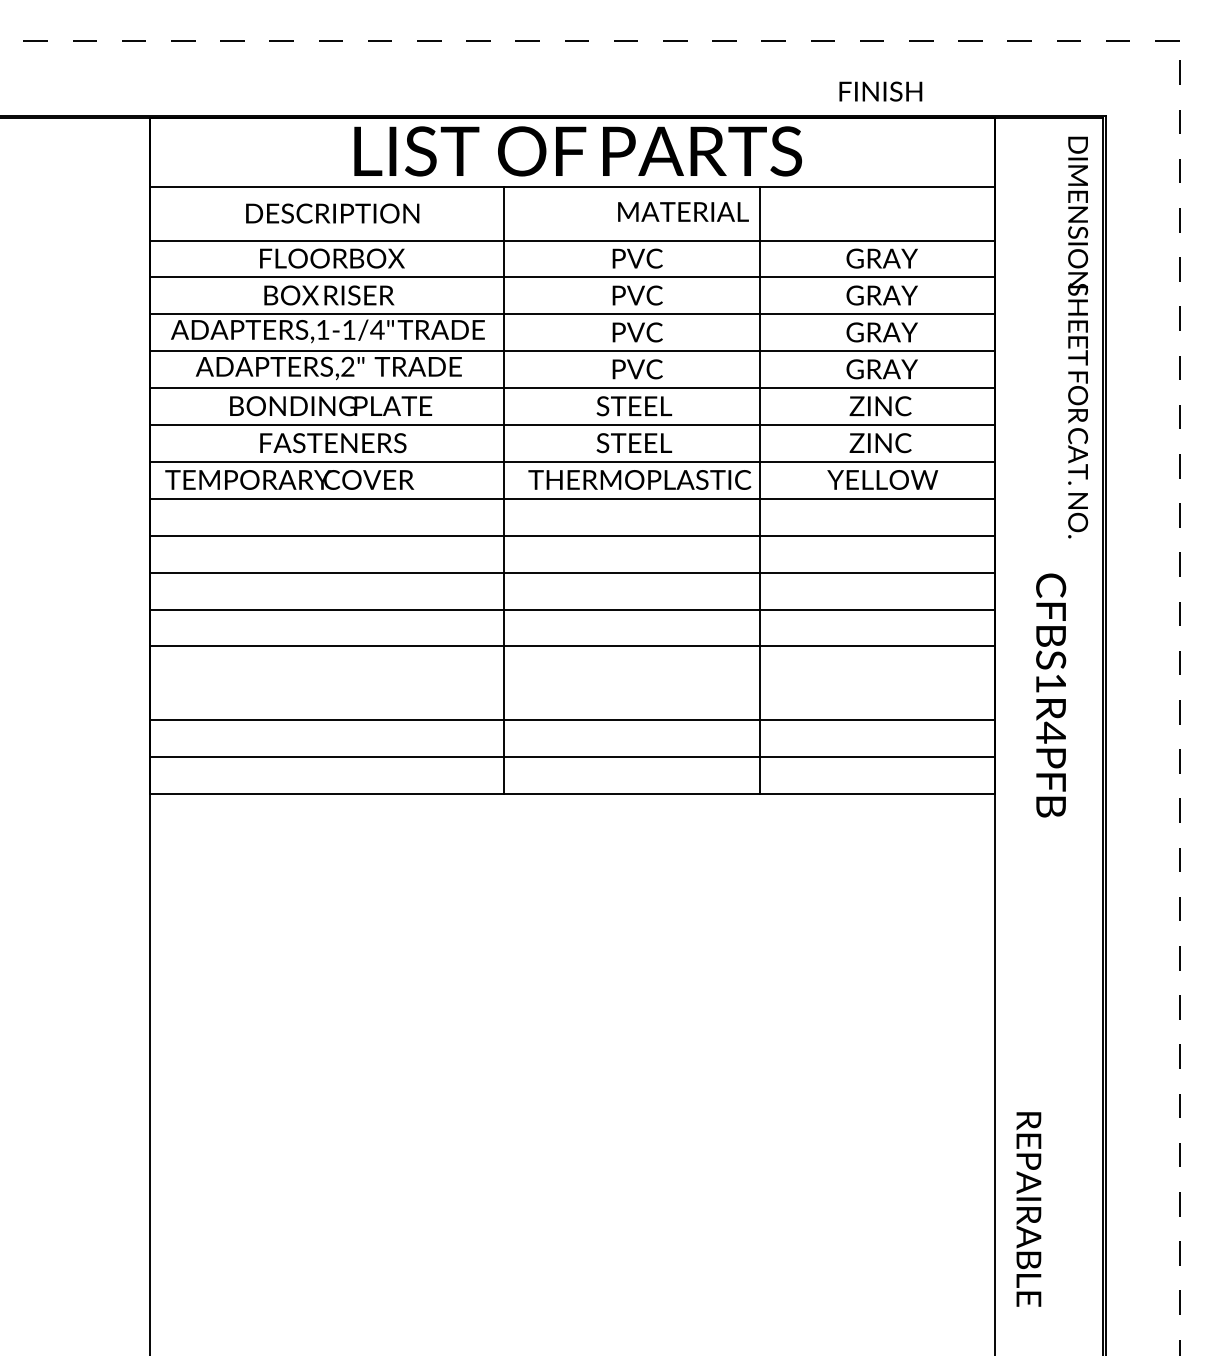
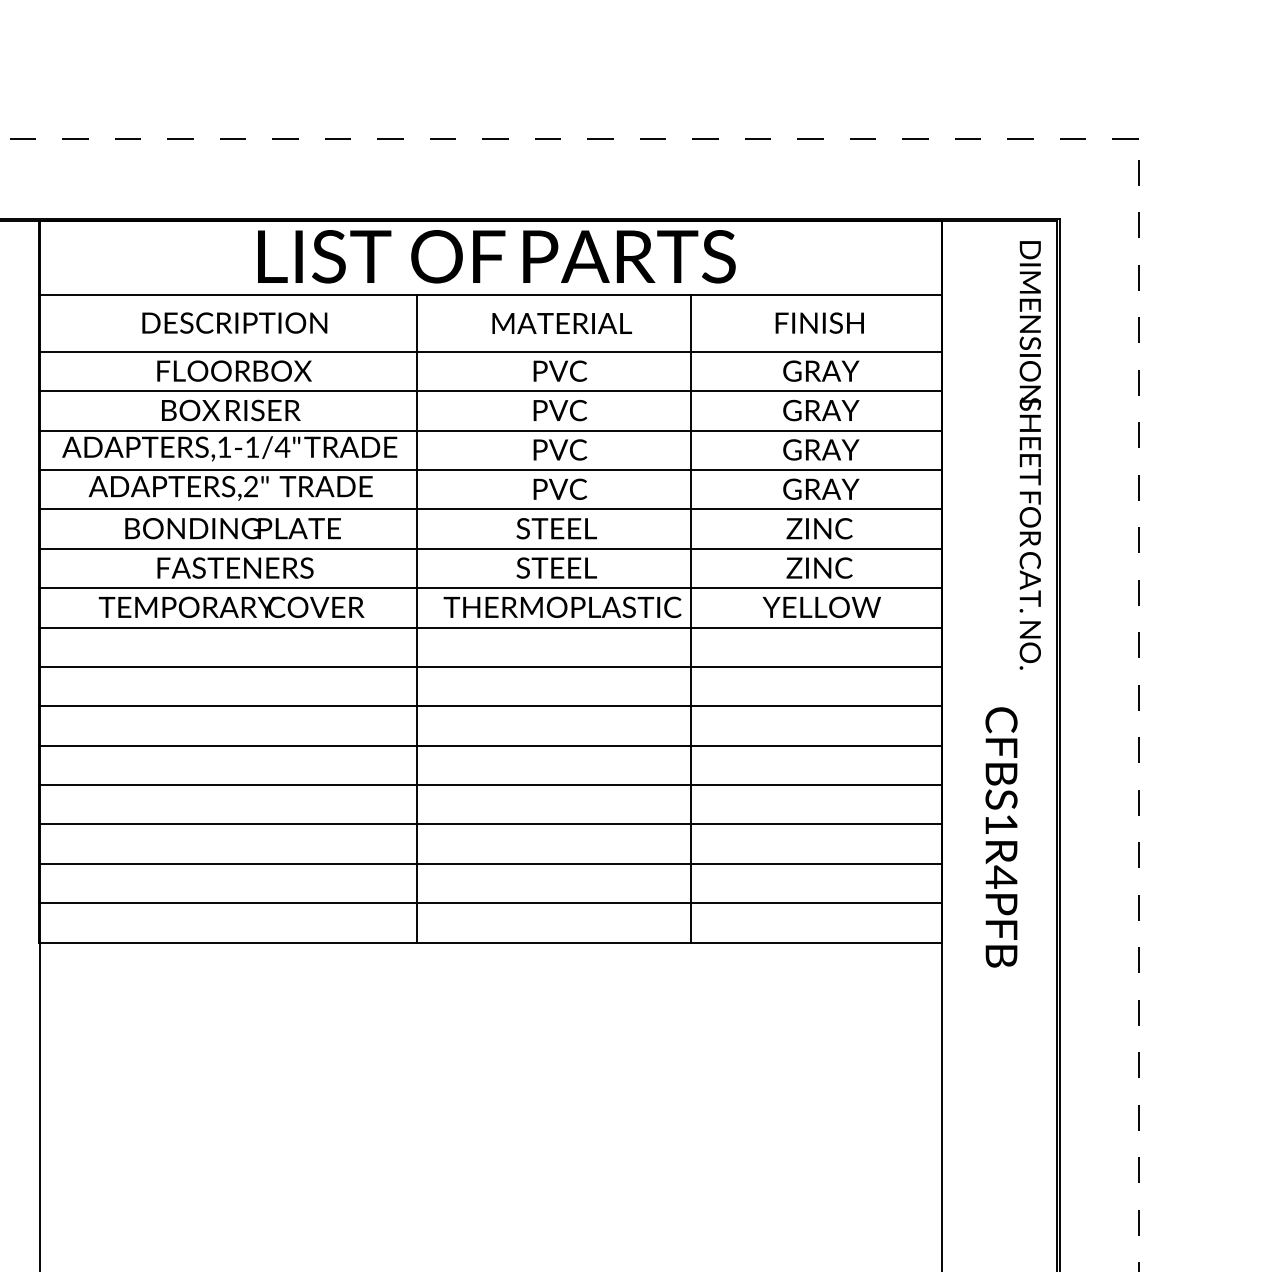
text: (880, 91) -> (819, 323), moved
text: (683, 211) -> (562, 323), moved
text: (289, 479) -> (231, 606), moved
line: (572, 683) -> (490, 824), added

